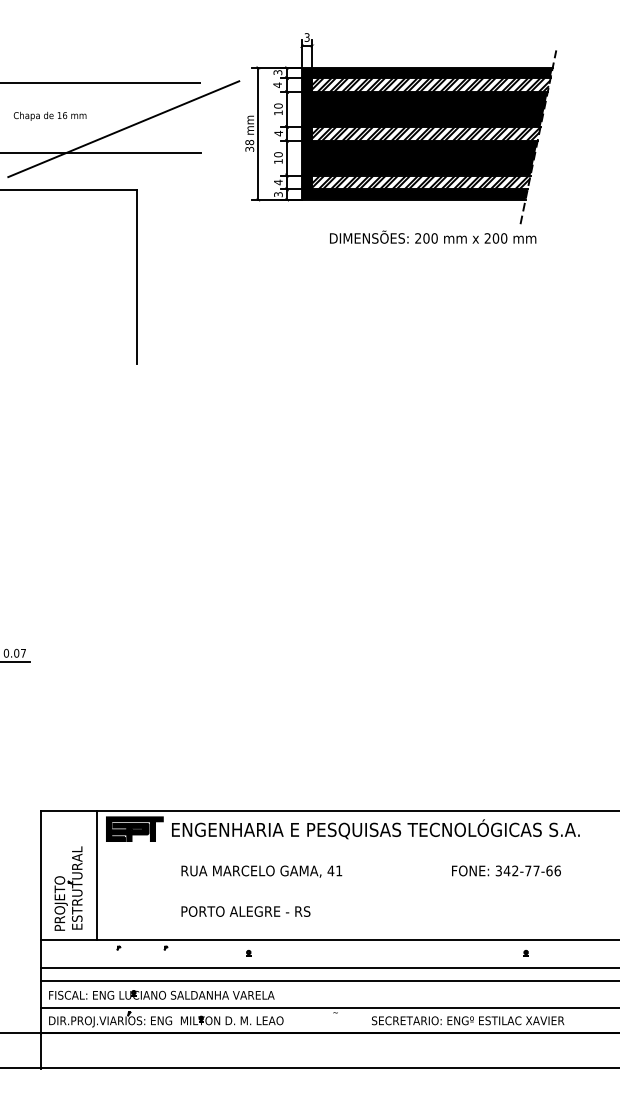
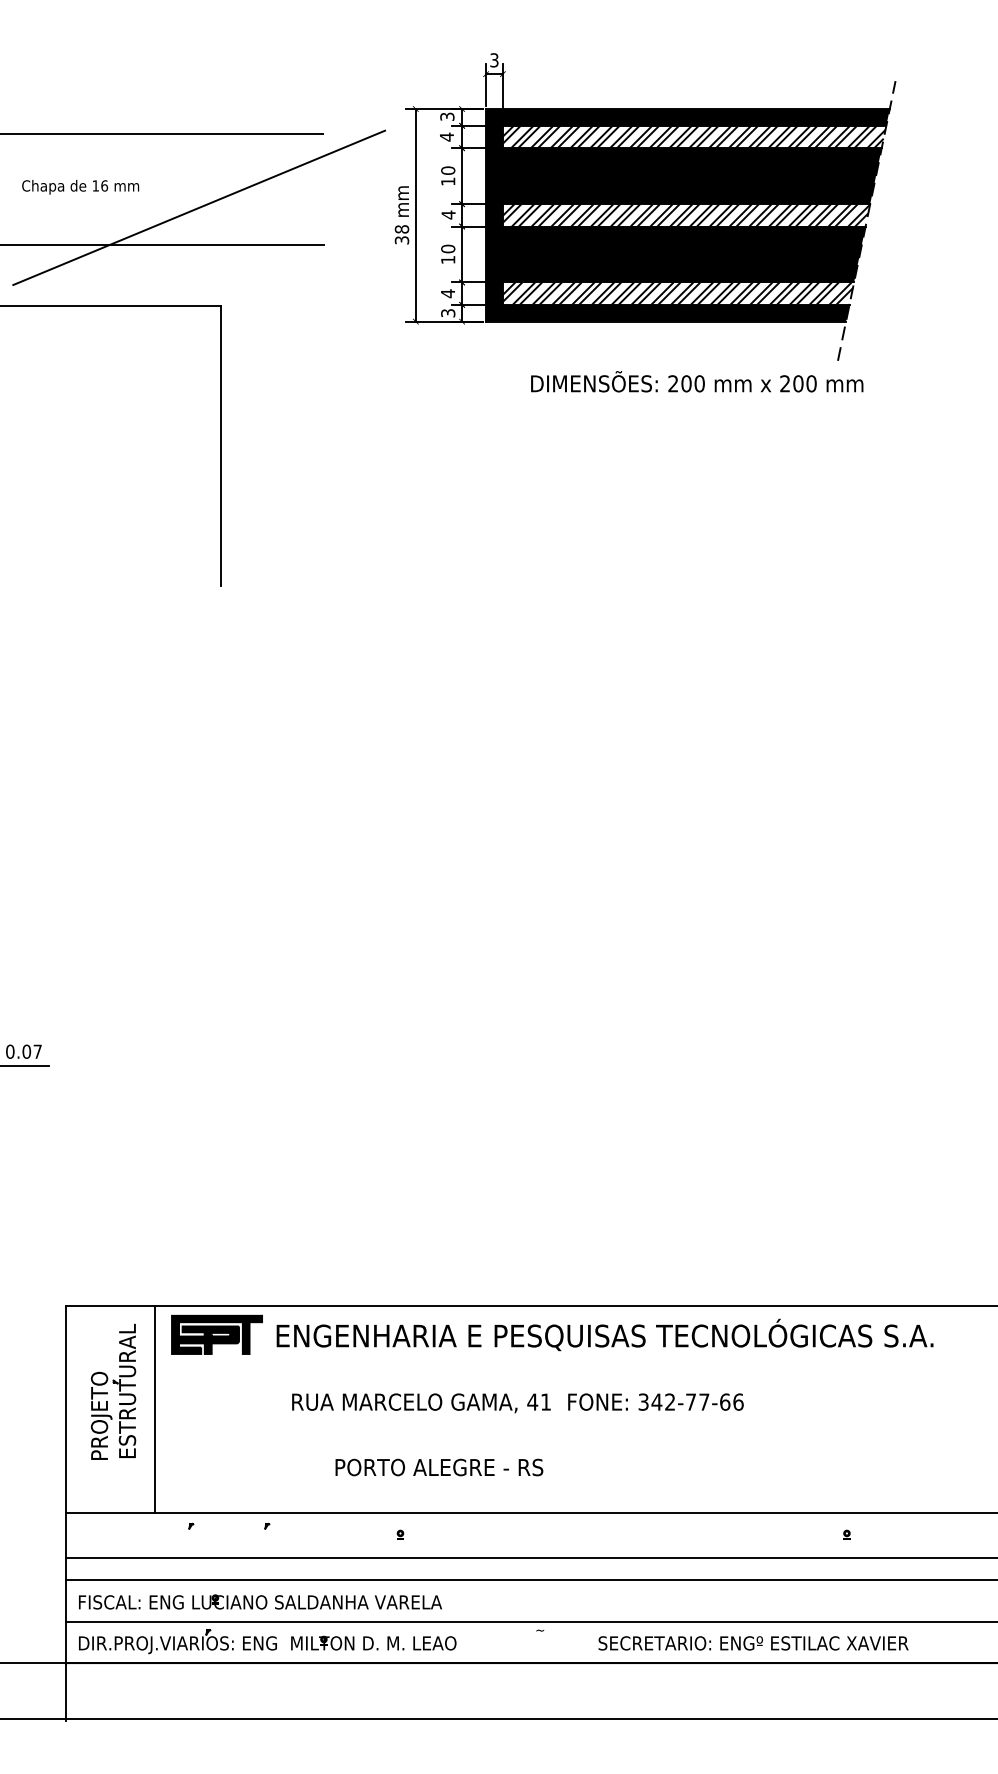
text: (506, 870) -> (655, 1401), moved
part: (68, 888) -> (113, 1391), moved
text: (245, 911) -> (438, 1467), moved

